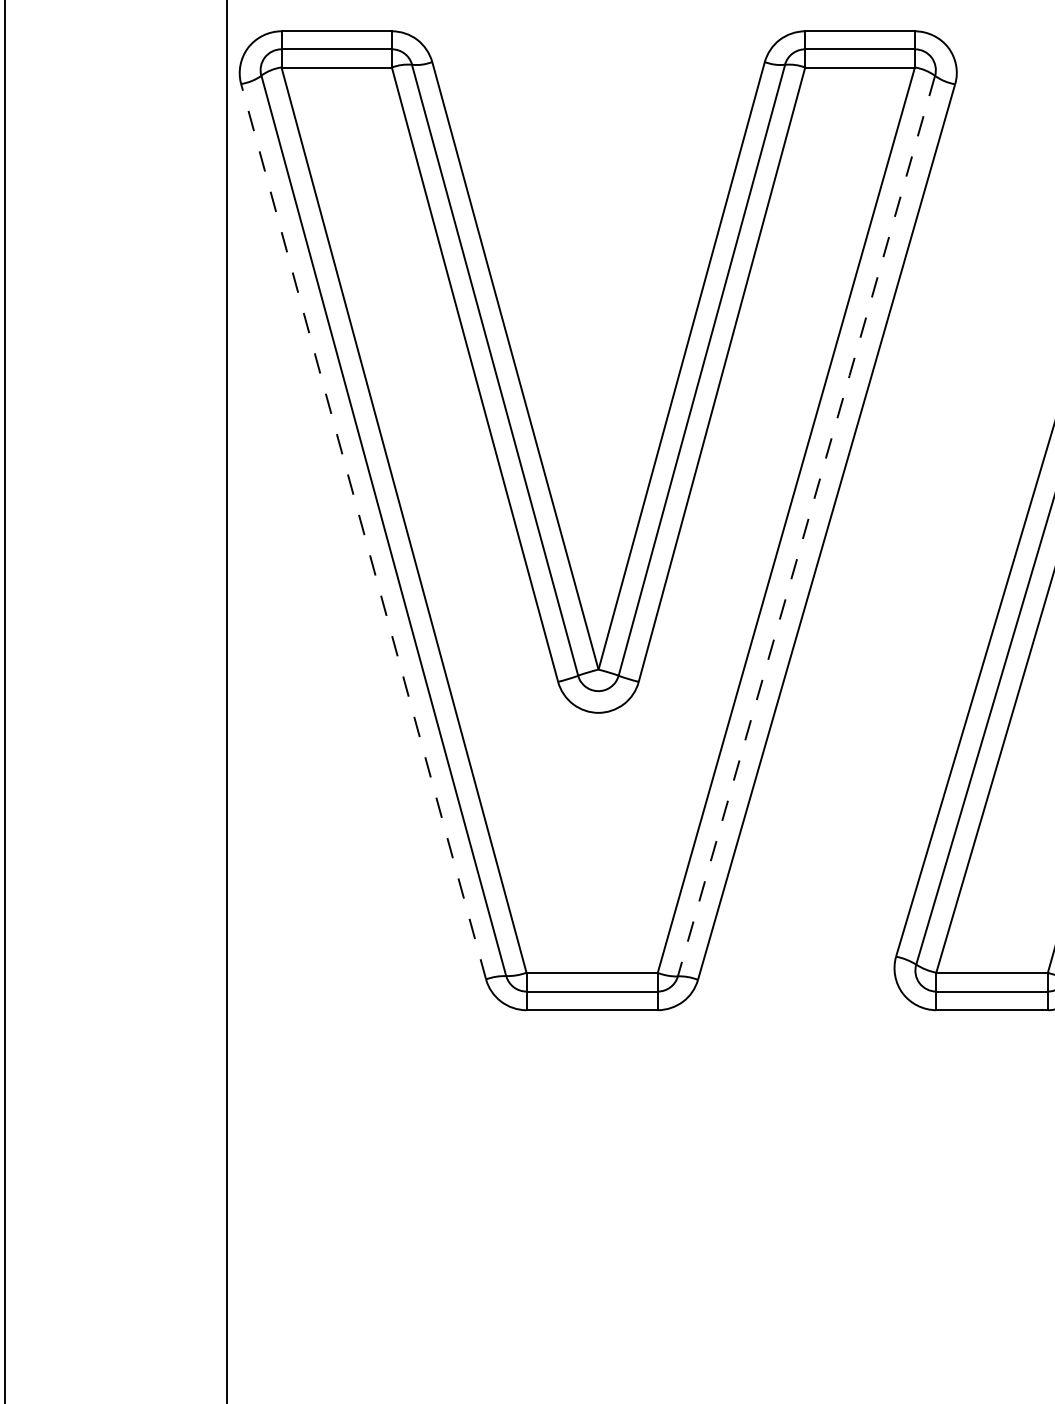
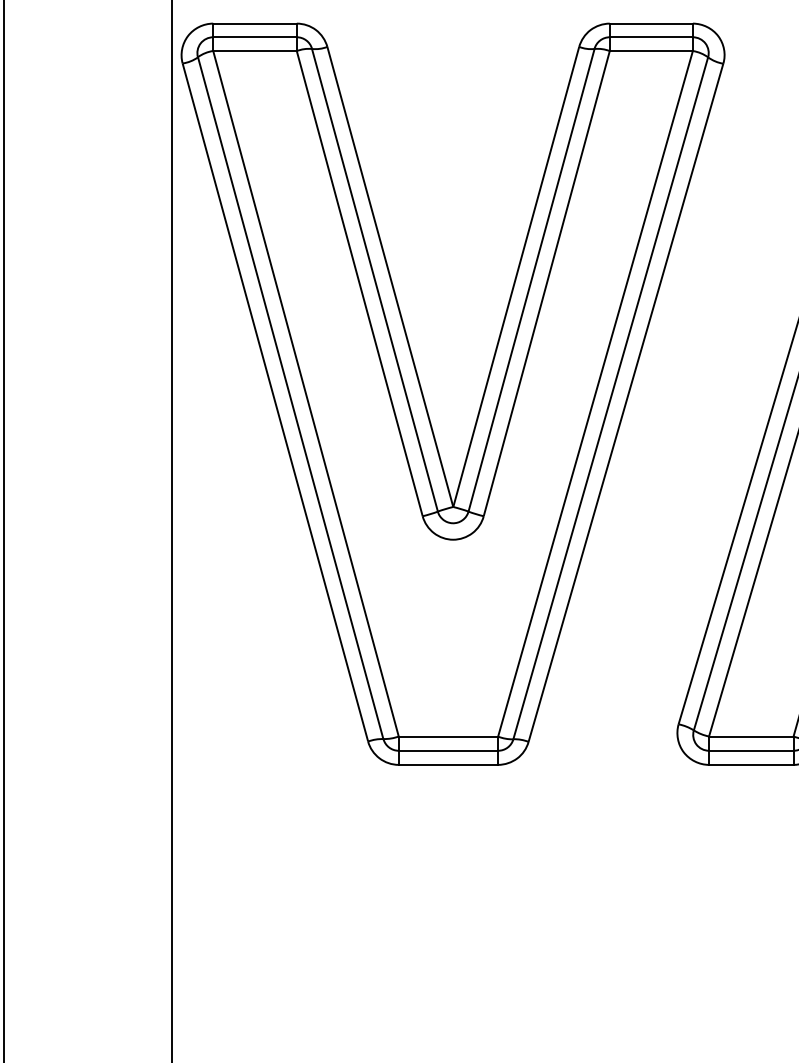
line: (806, 526) -> (610, 398), dashed -> solid
line: (363, 531) -> (275, 402), dashed -> solid

